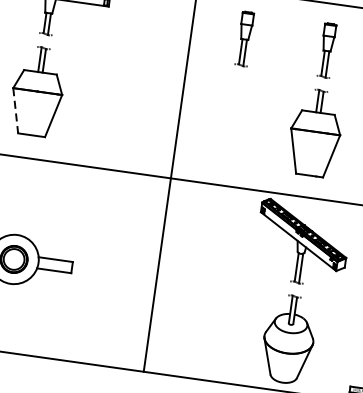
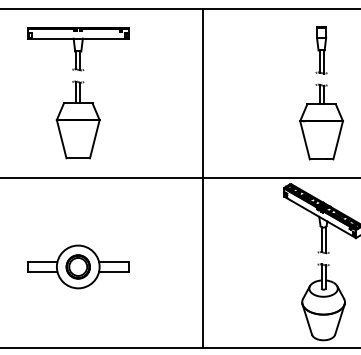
part: (244, 39) -> (249, 50), removed
line: (15, 111) -> (61, 139), dashed -> solid

